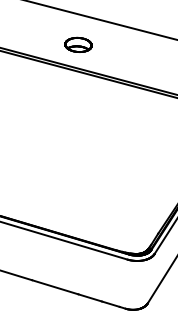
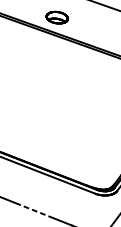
part: (78, 44) -> (57, 17), moved
line: (54, 287) -> (34, 211), solid -> dashed

